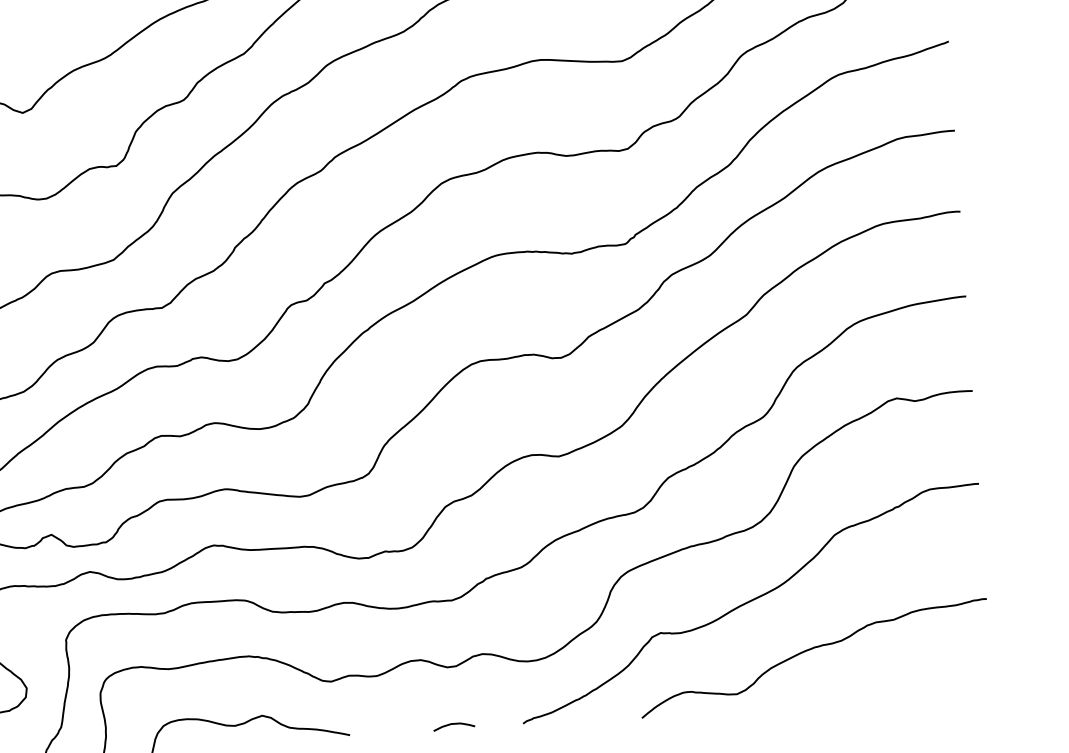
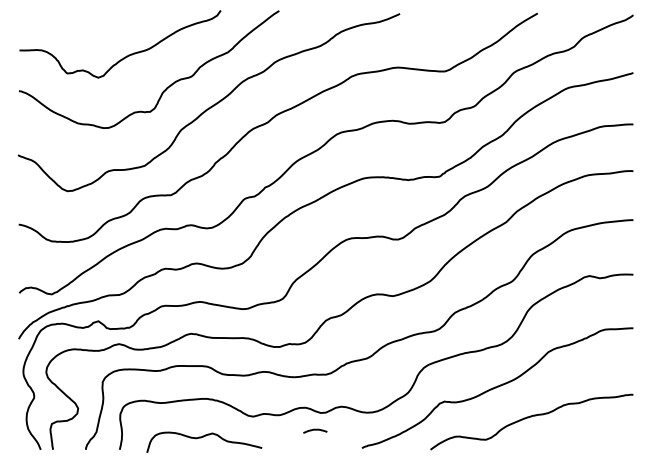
curve: (454, 725) -> (315, 430), moved

